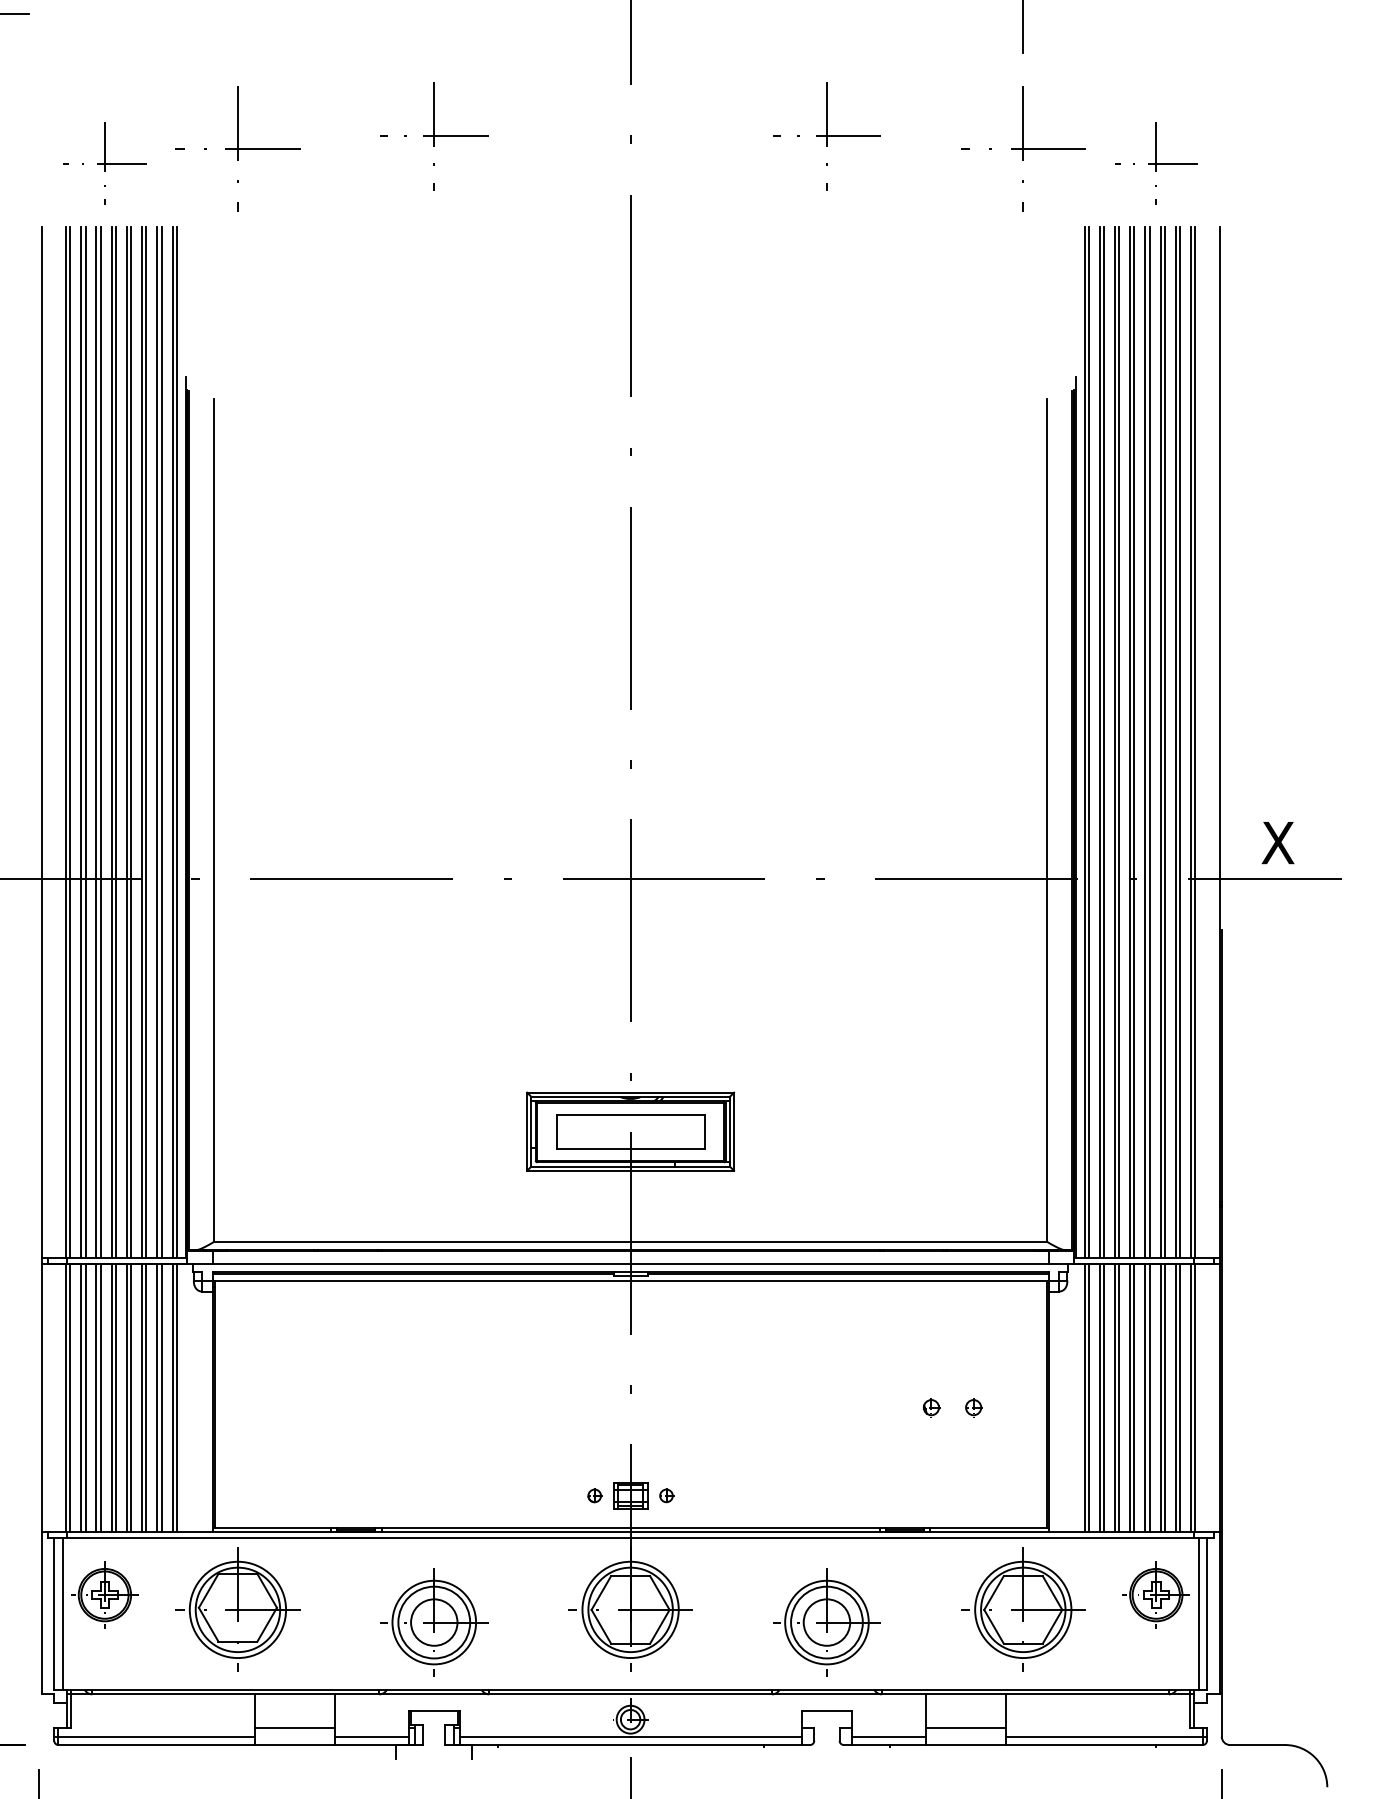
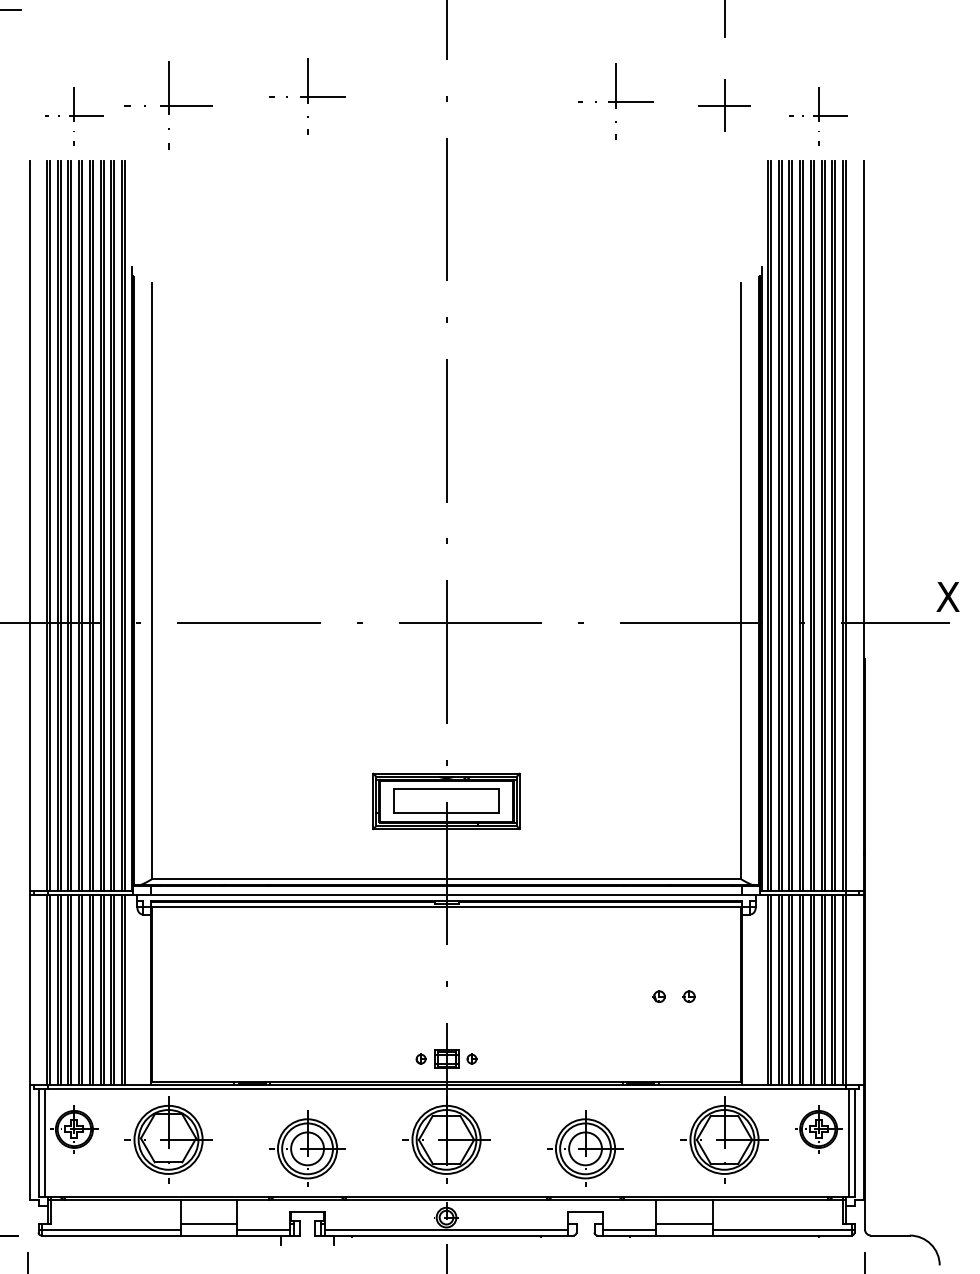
part: (826, 136) -> (615, 101), moved
part: (1023, 148) -> (724, 105), size x0.6
text: (1277, 843) -> (947, 597), moved

